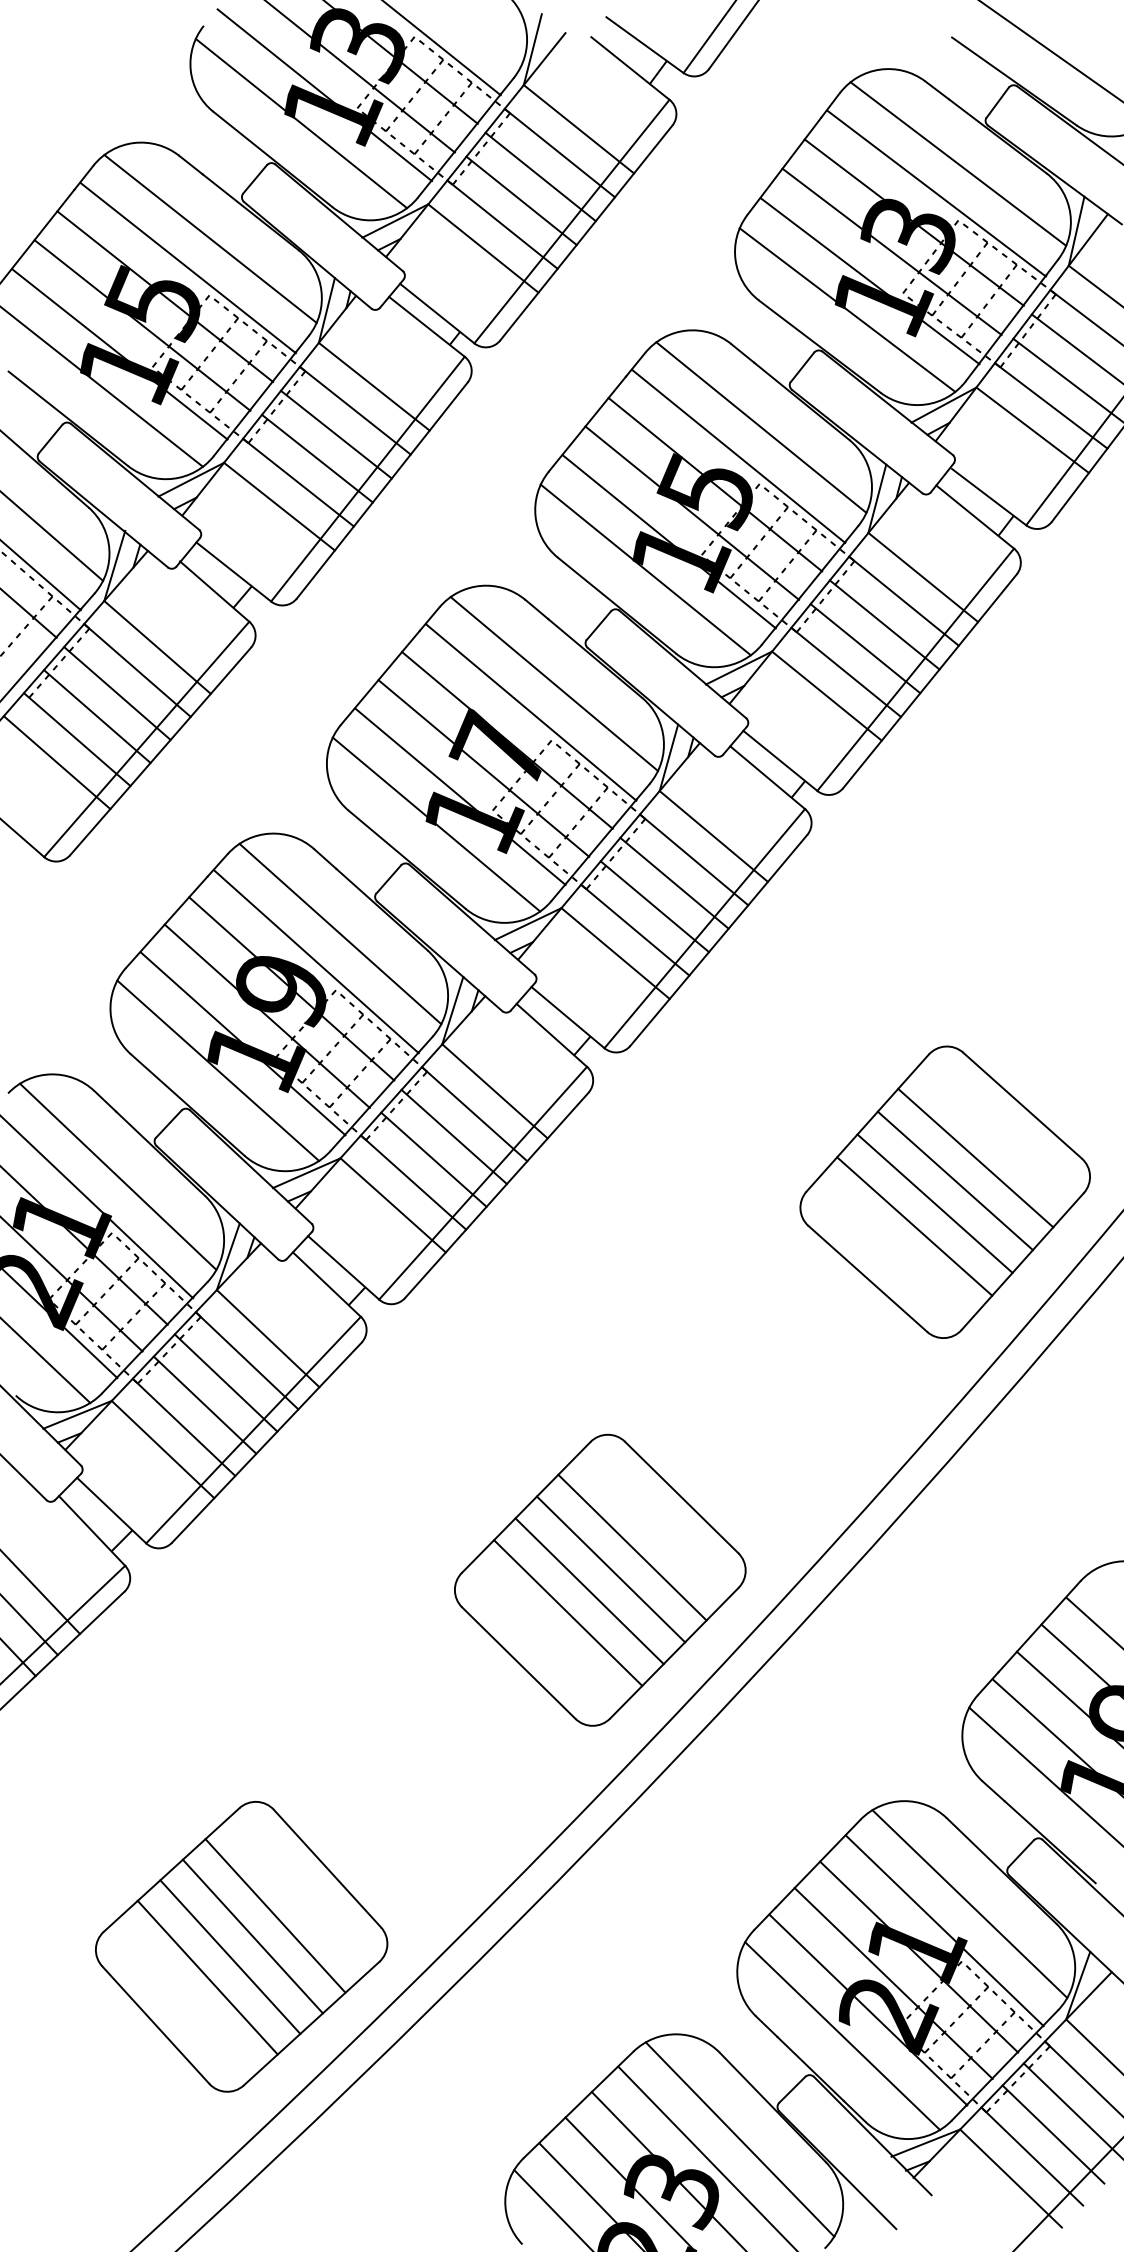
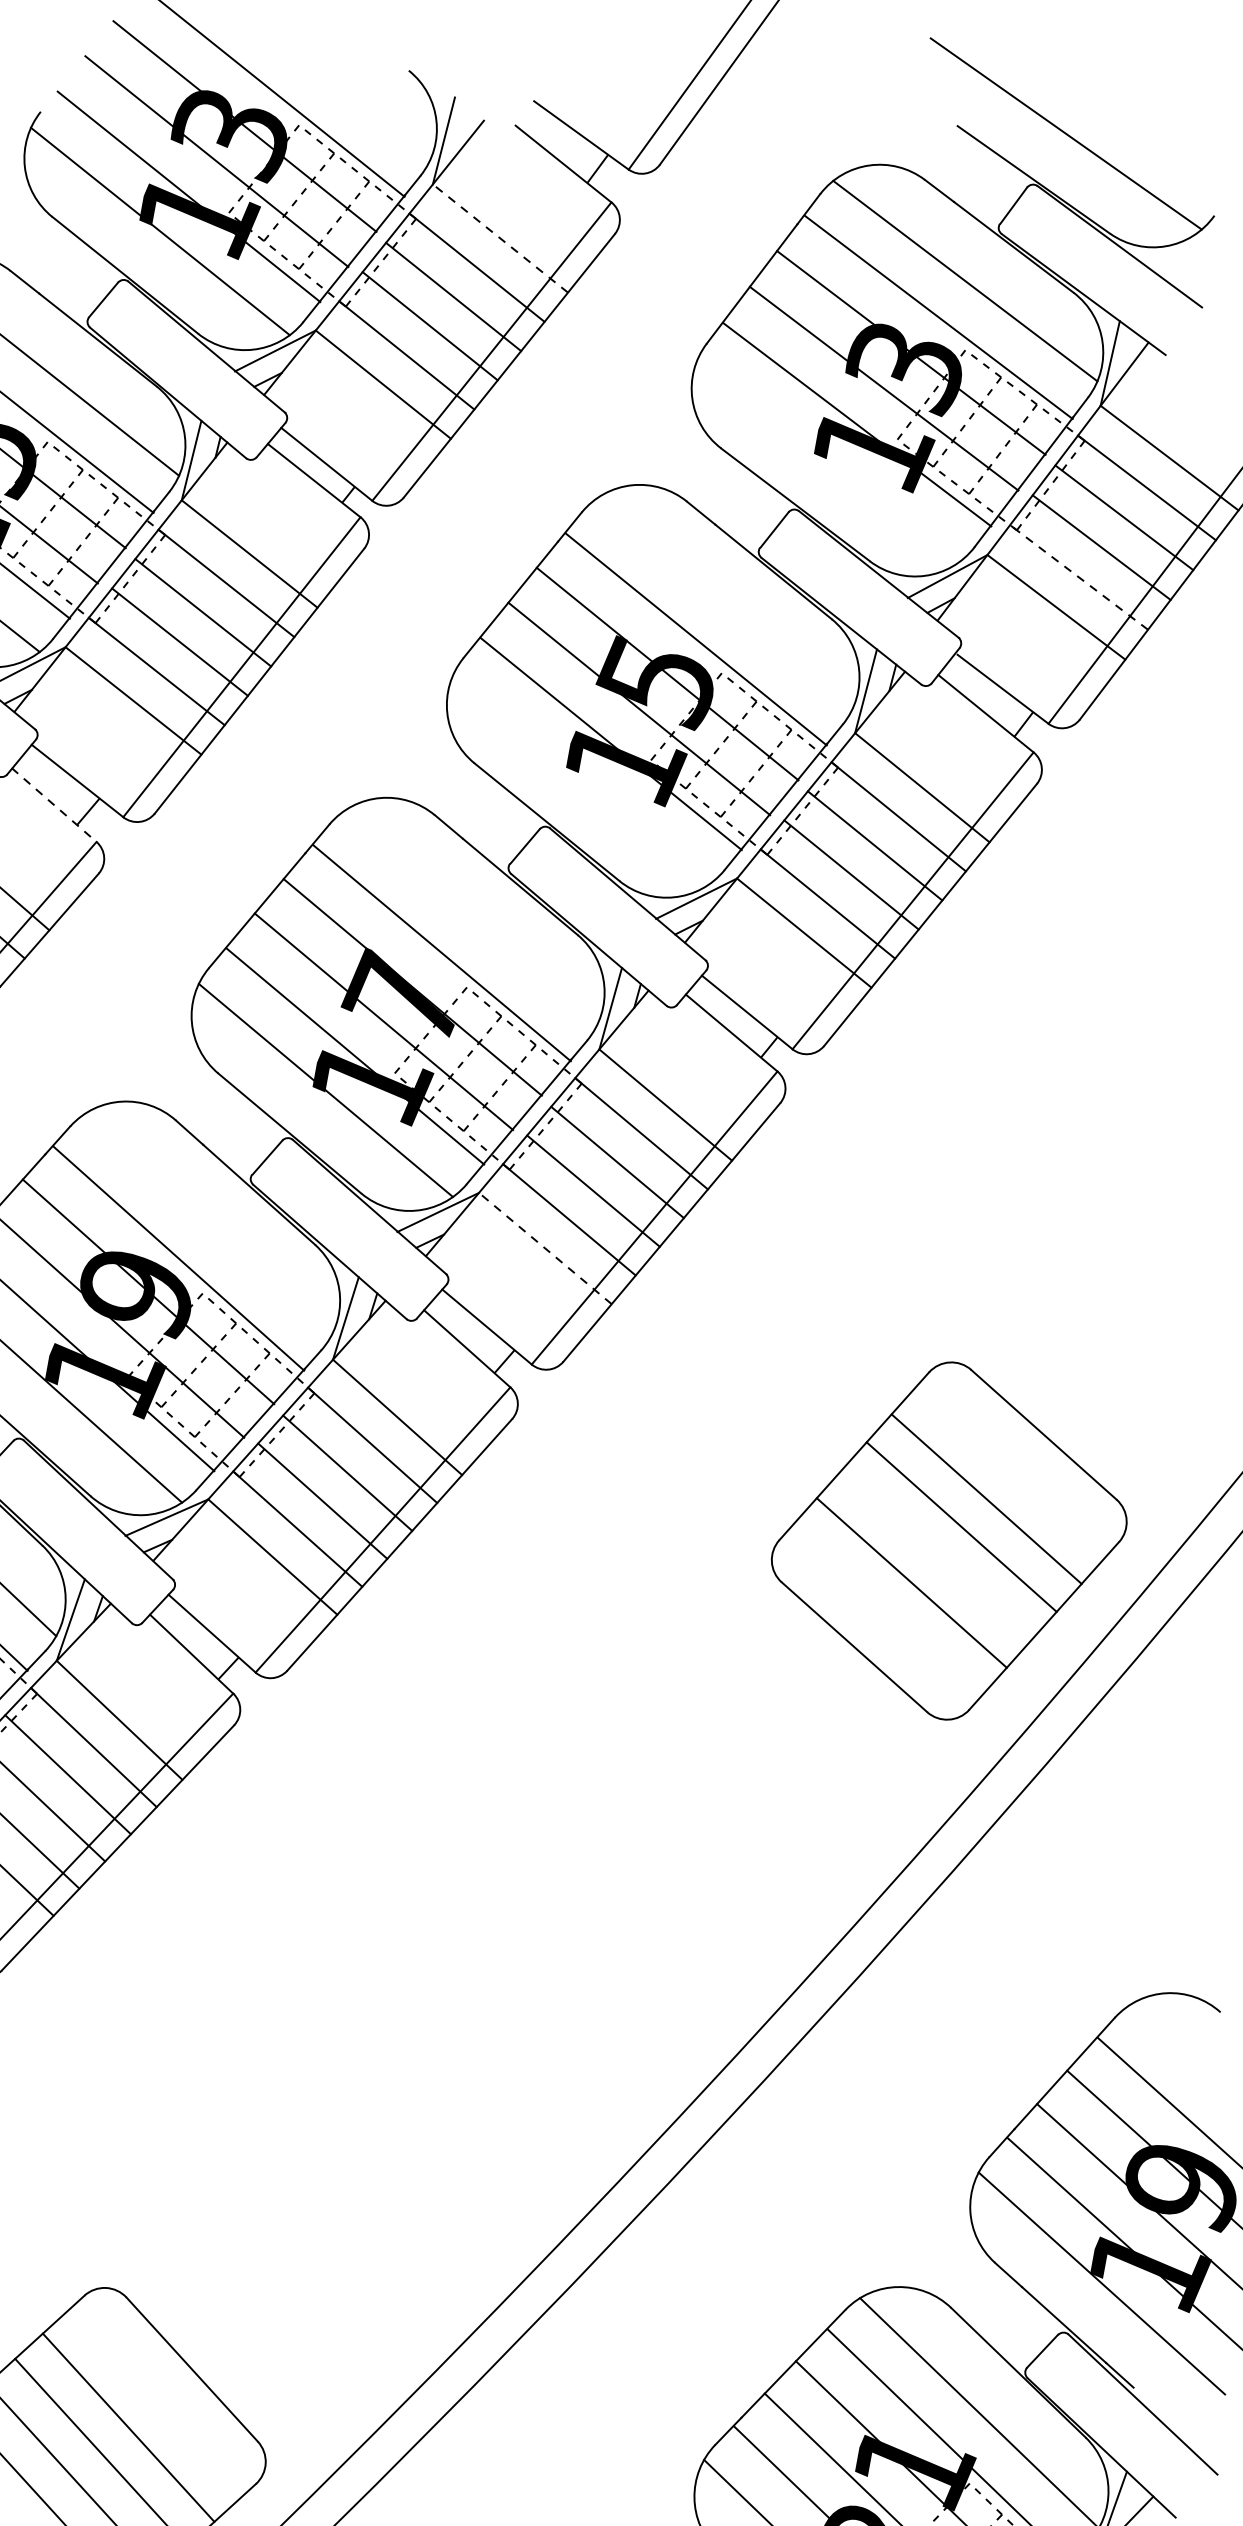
line: (578, 129) -> (499, 238), solid -> dashed
line: (847, 309) -> (829, 459), removed
line: (1051, 405) -> (1079, 576), solid -> dashed
line: (761, 427) -> (724, 603), removed
line: (645, 569) -> (581, 777), removed
line: (214, 591) -> (53, 804), solid -> dashed
line: (554, 683) -> (470, 917), removed
line: (340, 933) -> (208, 1223), removed
line: (615, 953) -> (545, 1248), solid -> dashed
line: (934, 1203) -> (936, 1554), removed
part: (600, 1579) -> (526, 2015), removed

